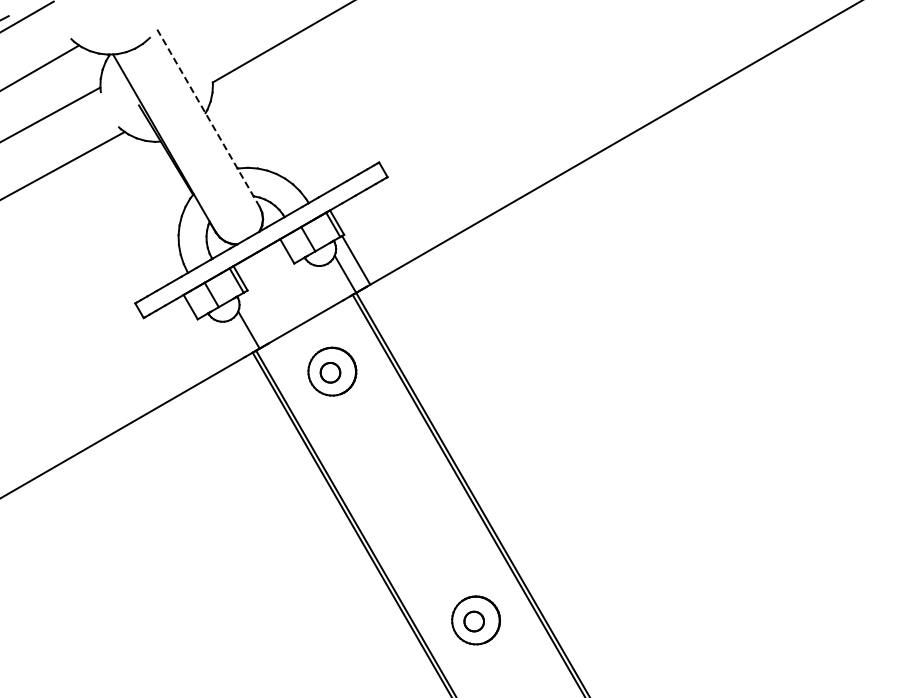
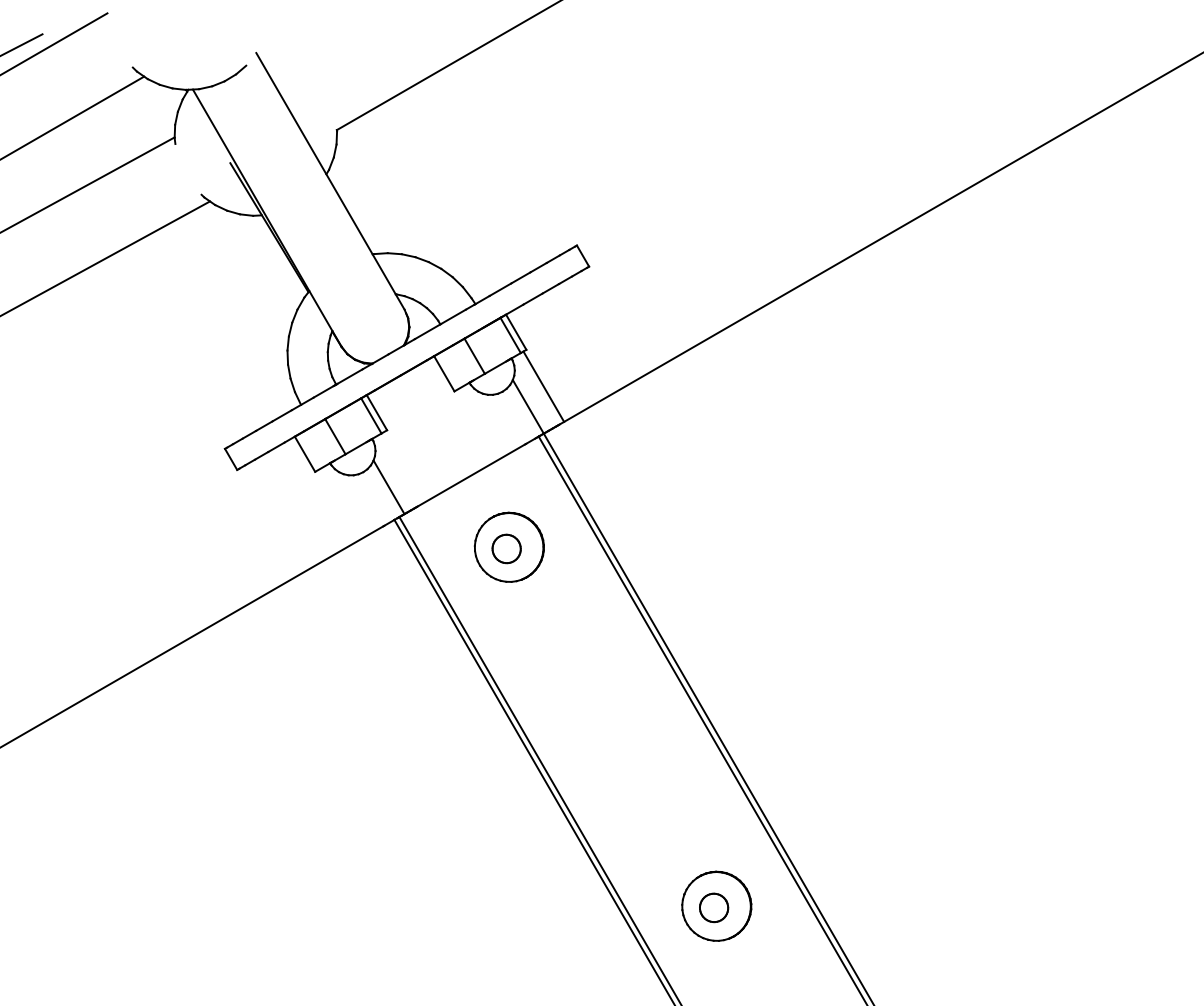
line: (208, 118) -> (330, 182), dashed -> solid

